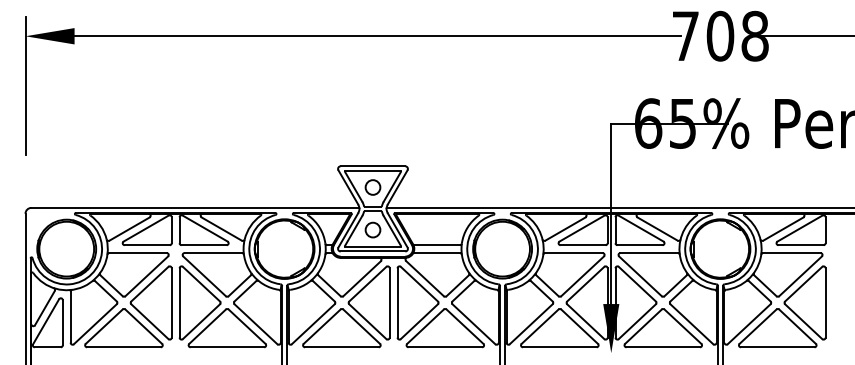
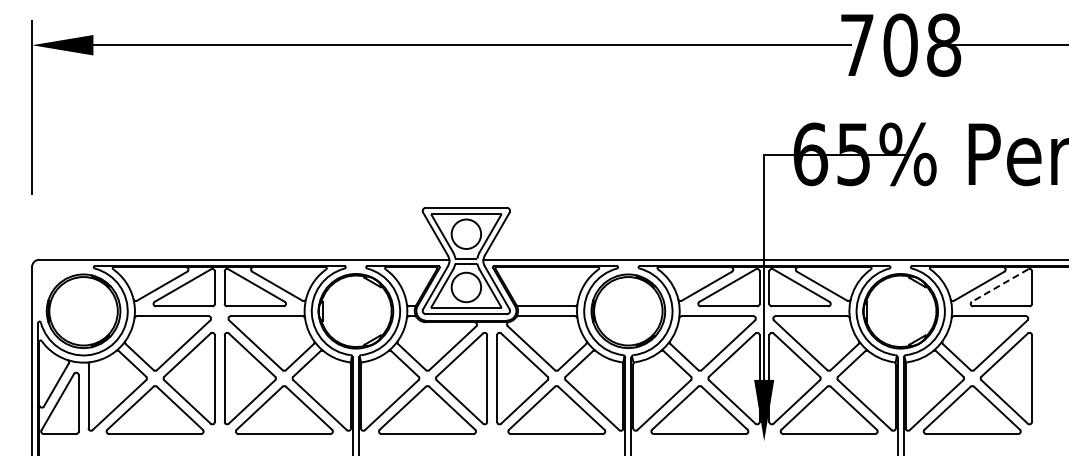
circle: (373, 187) -> (466, 234), size x1.6
line: (800, 228) -> (1000, 285), solid -> dashed
circle: (373, 230) -> (466, 287), size x1.6

